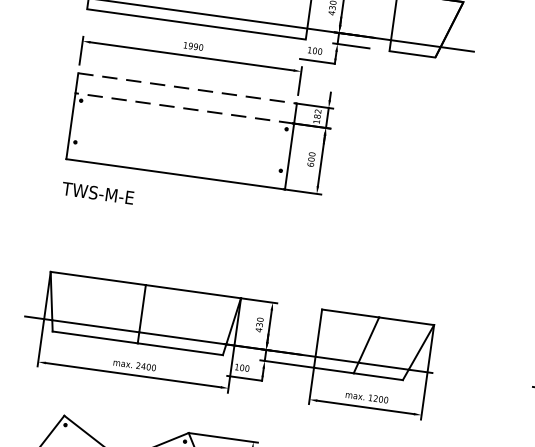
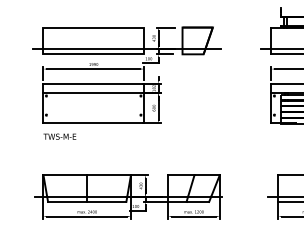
line: (189, 88) -> (94, 83), dashed -> solid
line: (184, 107) -> (93, 92), dashed -> solid

